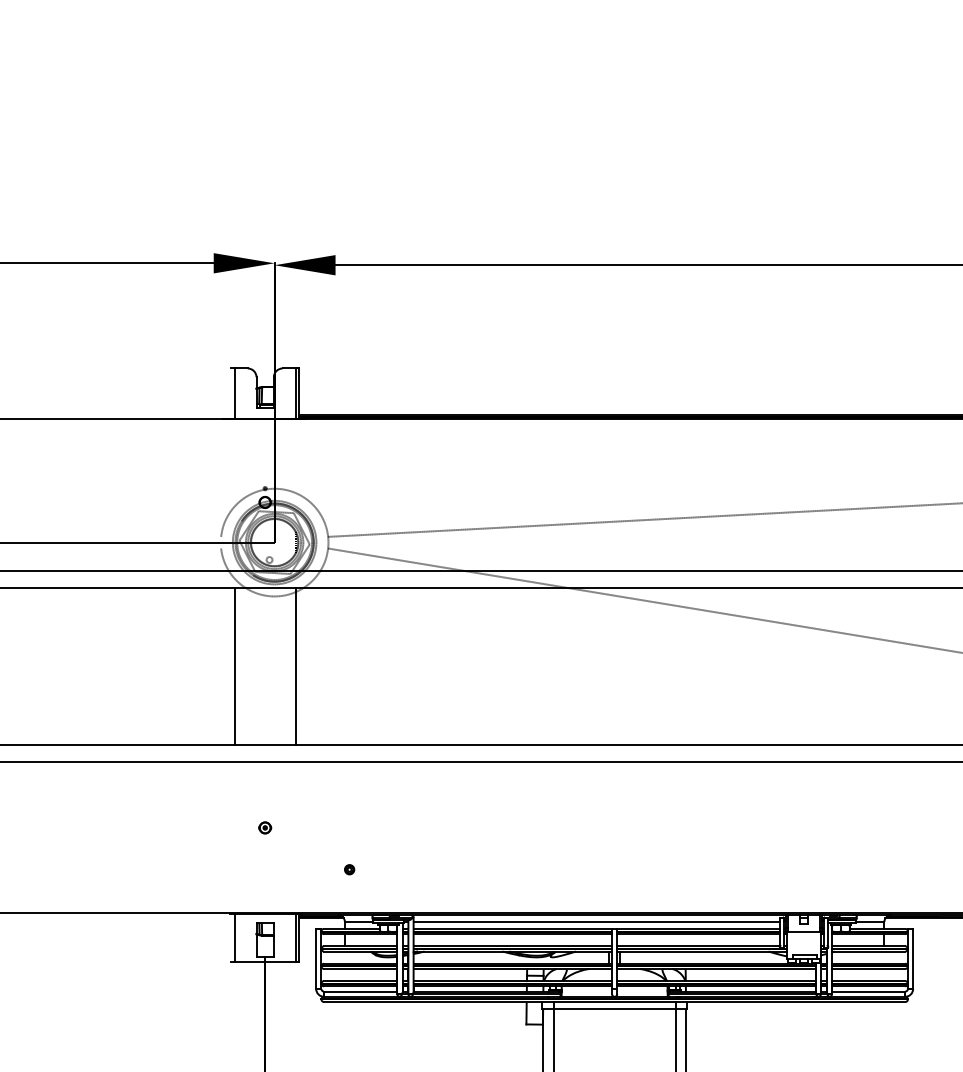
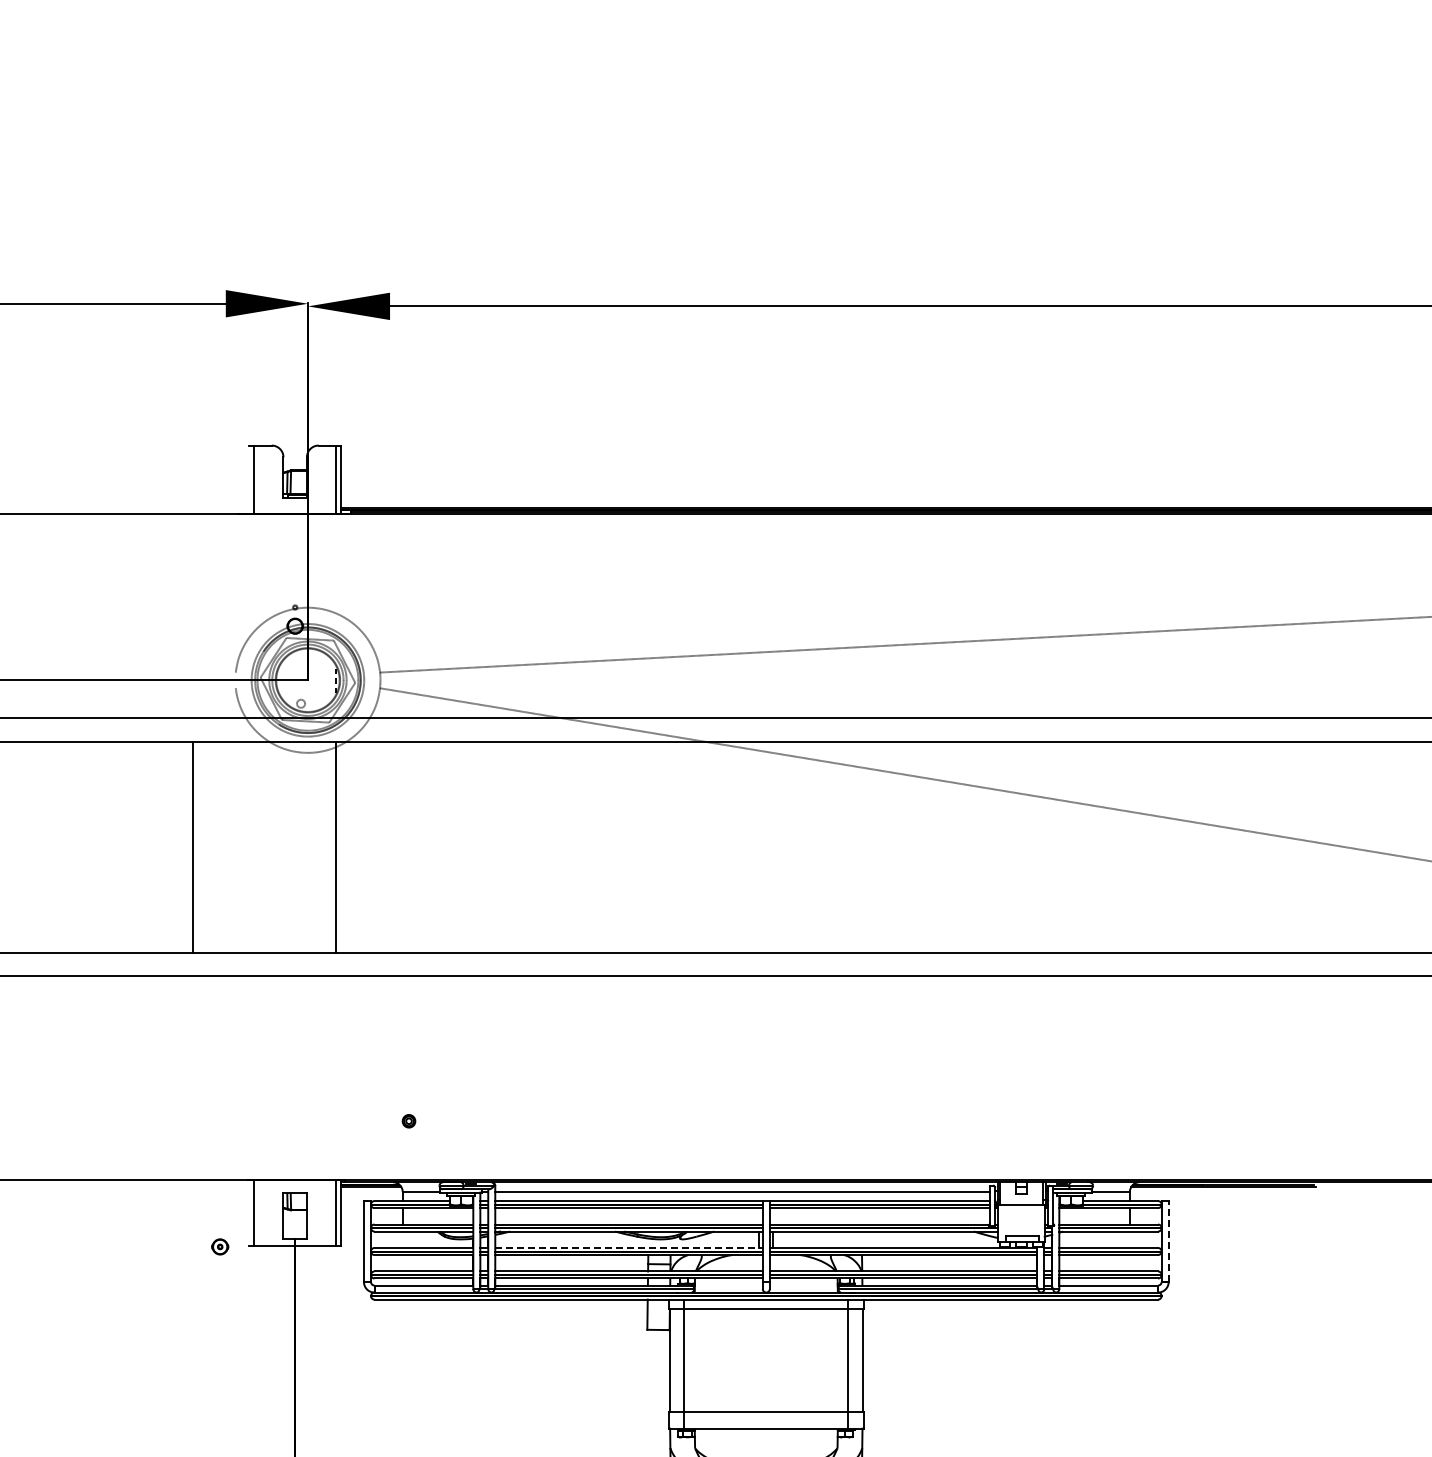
line: (234, 665) -> (193, 846), moved
part: (265, 827) -> (220, 1246), moved
line: (913, 958) -> (1168, 1241), solid -> dashed
line: (513, 963) -> (629, 1247), solid -> dashed

